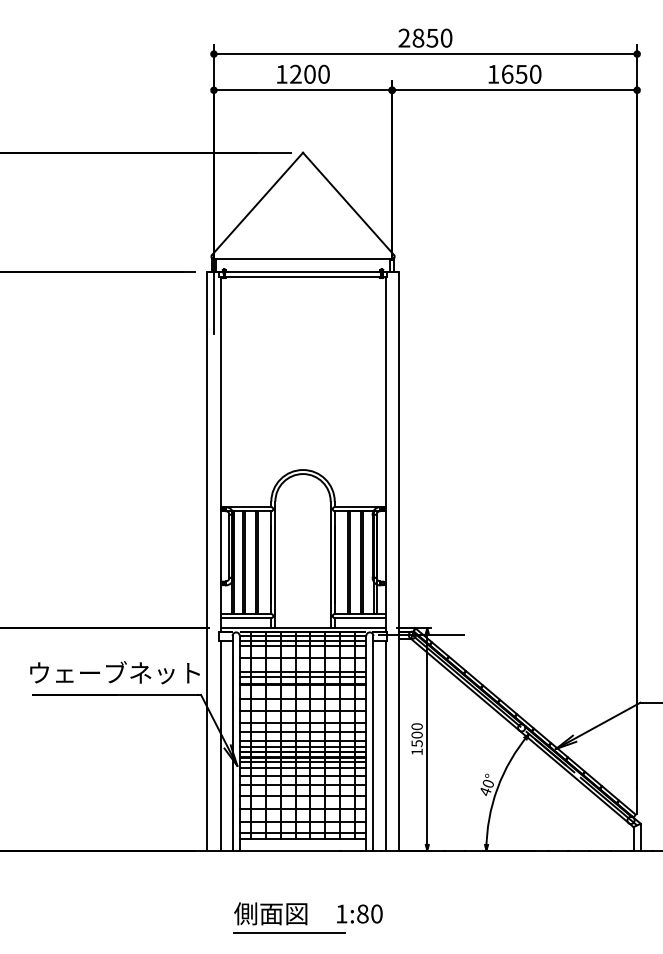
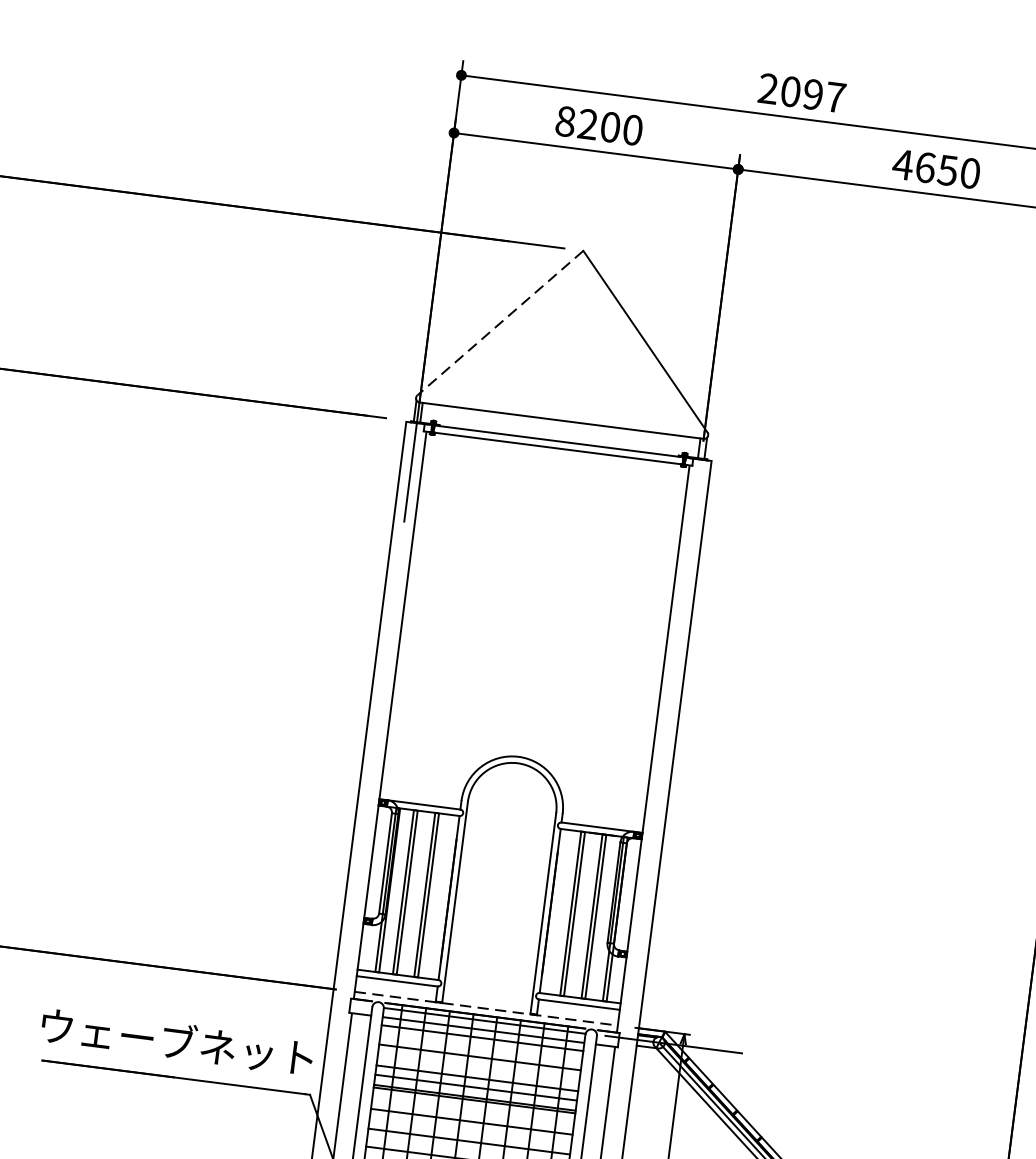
text: (432, 37) -> (813, 93), 2850 -> 2097
text: (281, 73) -> (565, 120), 1200 -> 8200
text: (493, 74) -> (903, 164), 1650 -> 4650
line: (257, 204) -> (500, 324), solid -> dashed
line: (303, 627) -> (487, 1008), solid -> dashed

